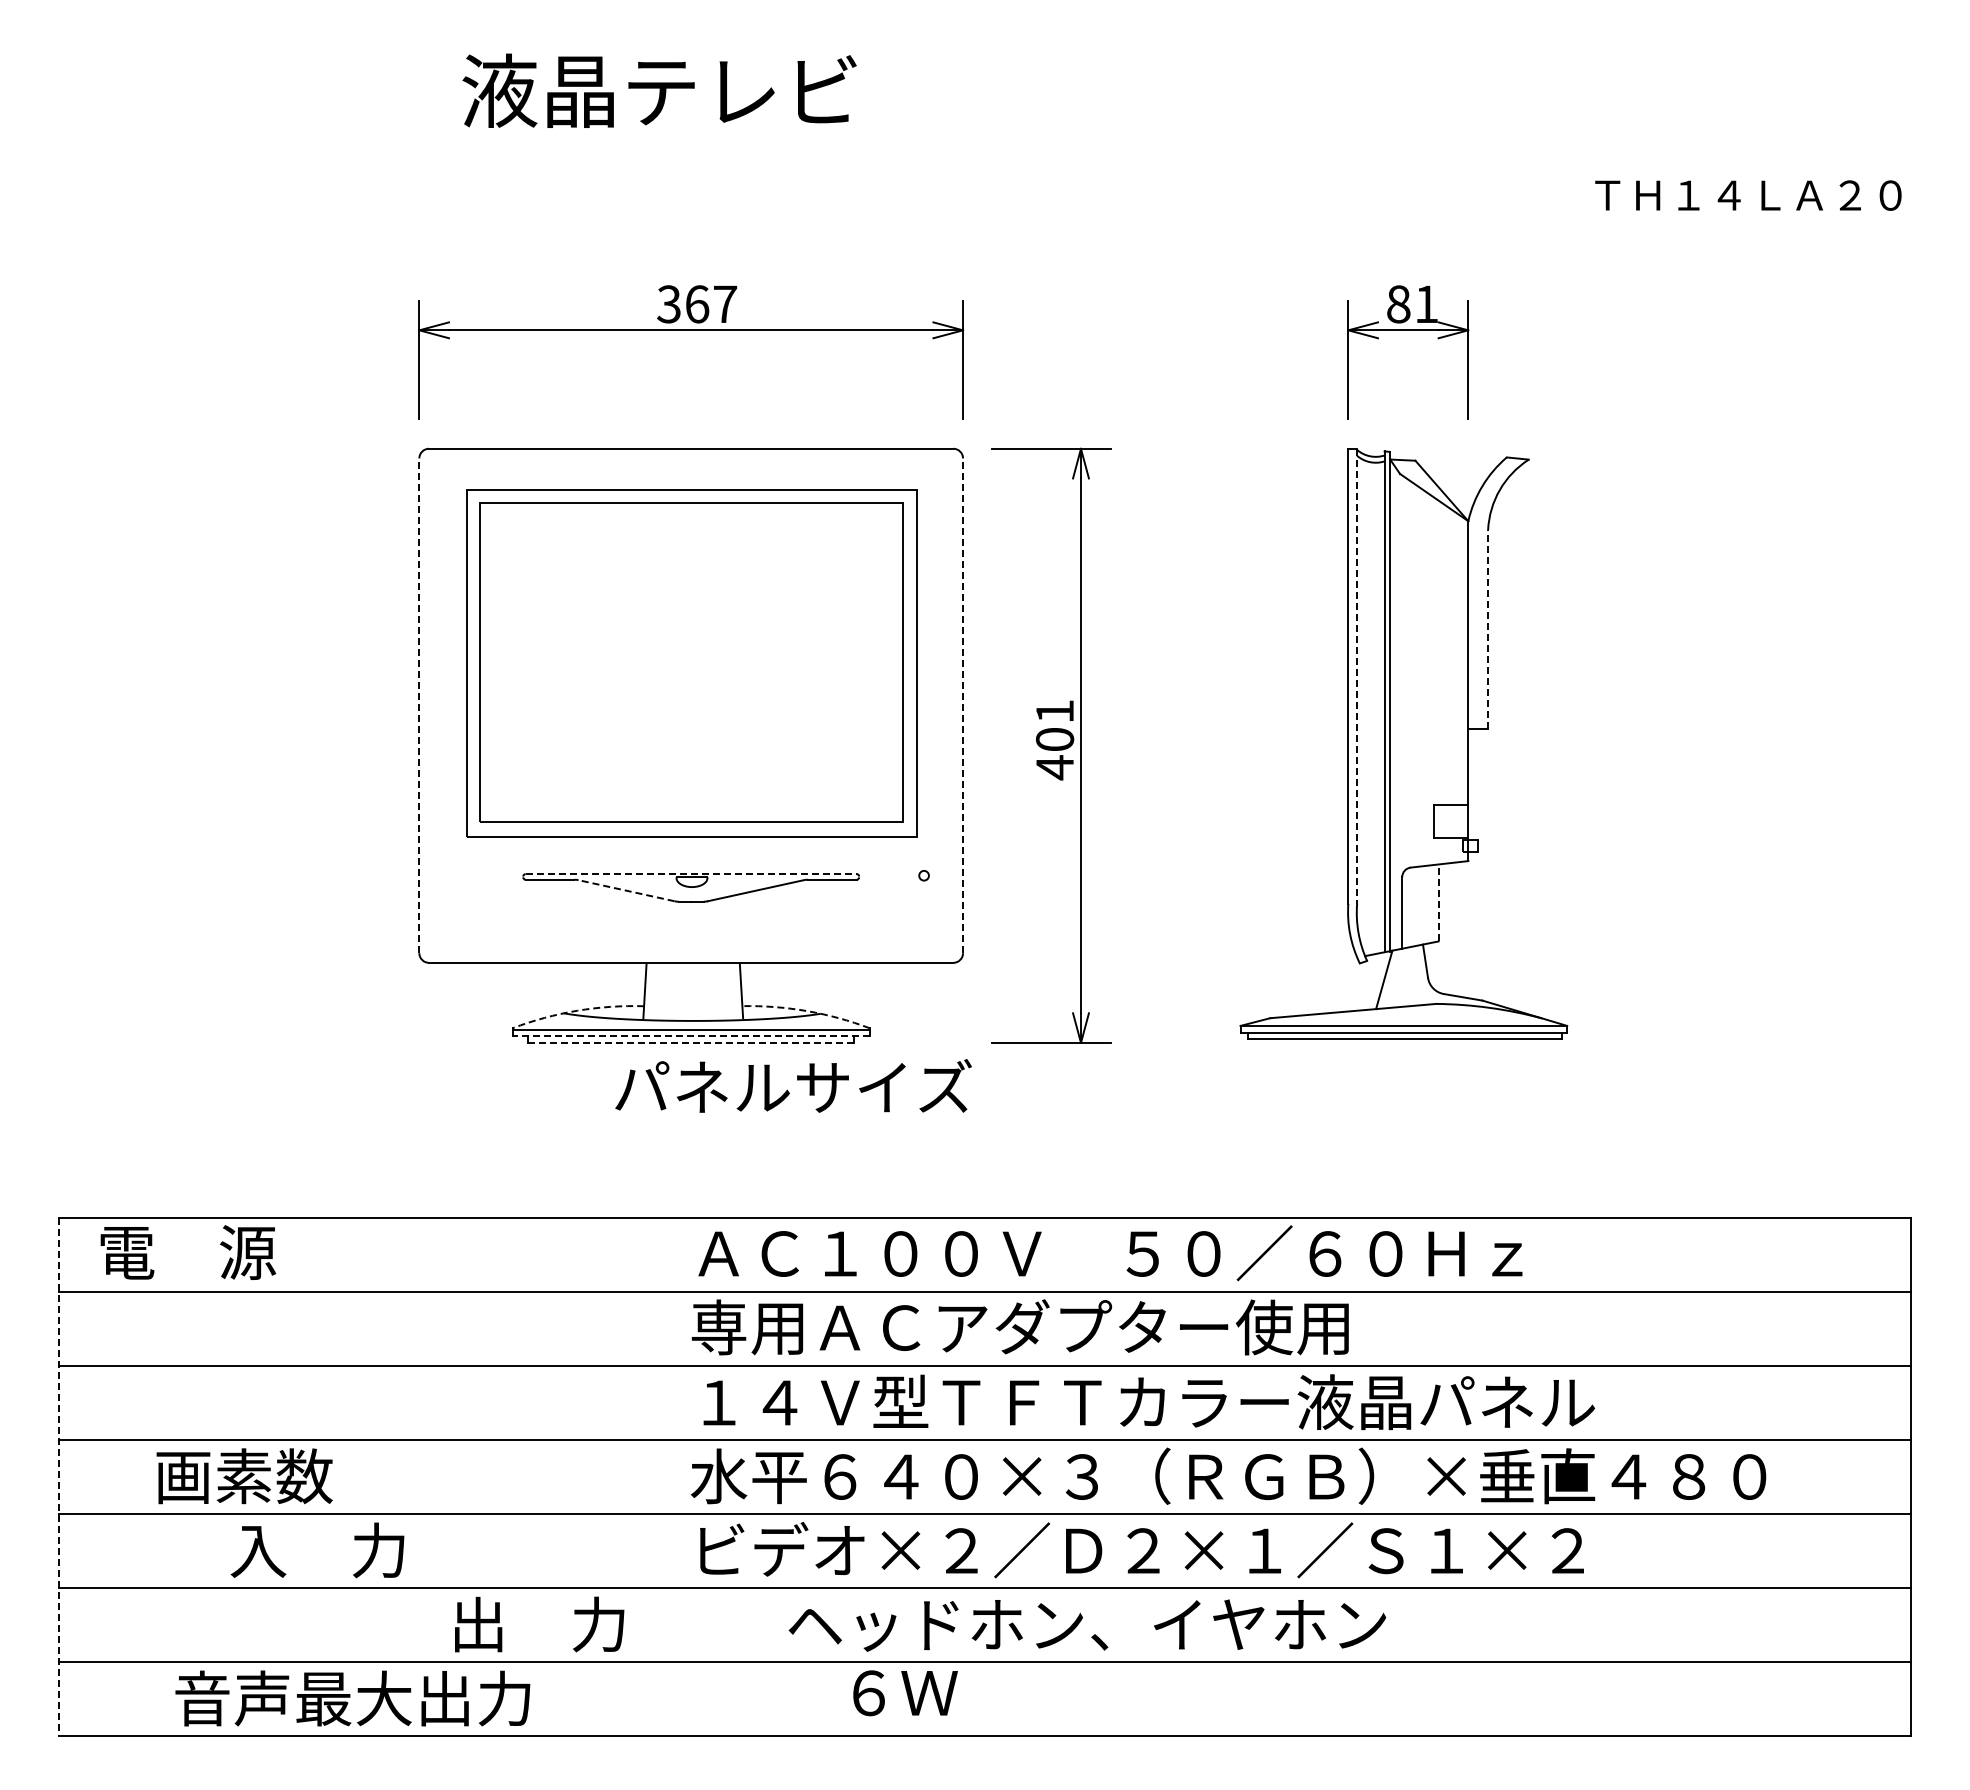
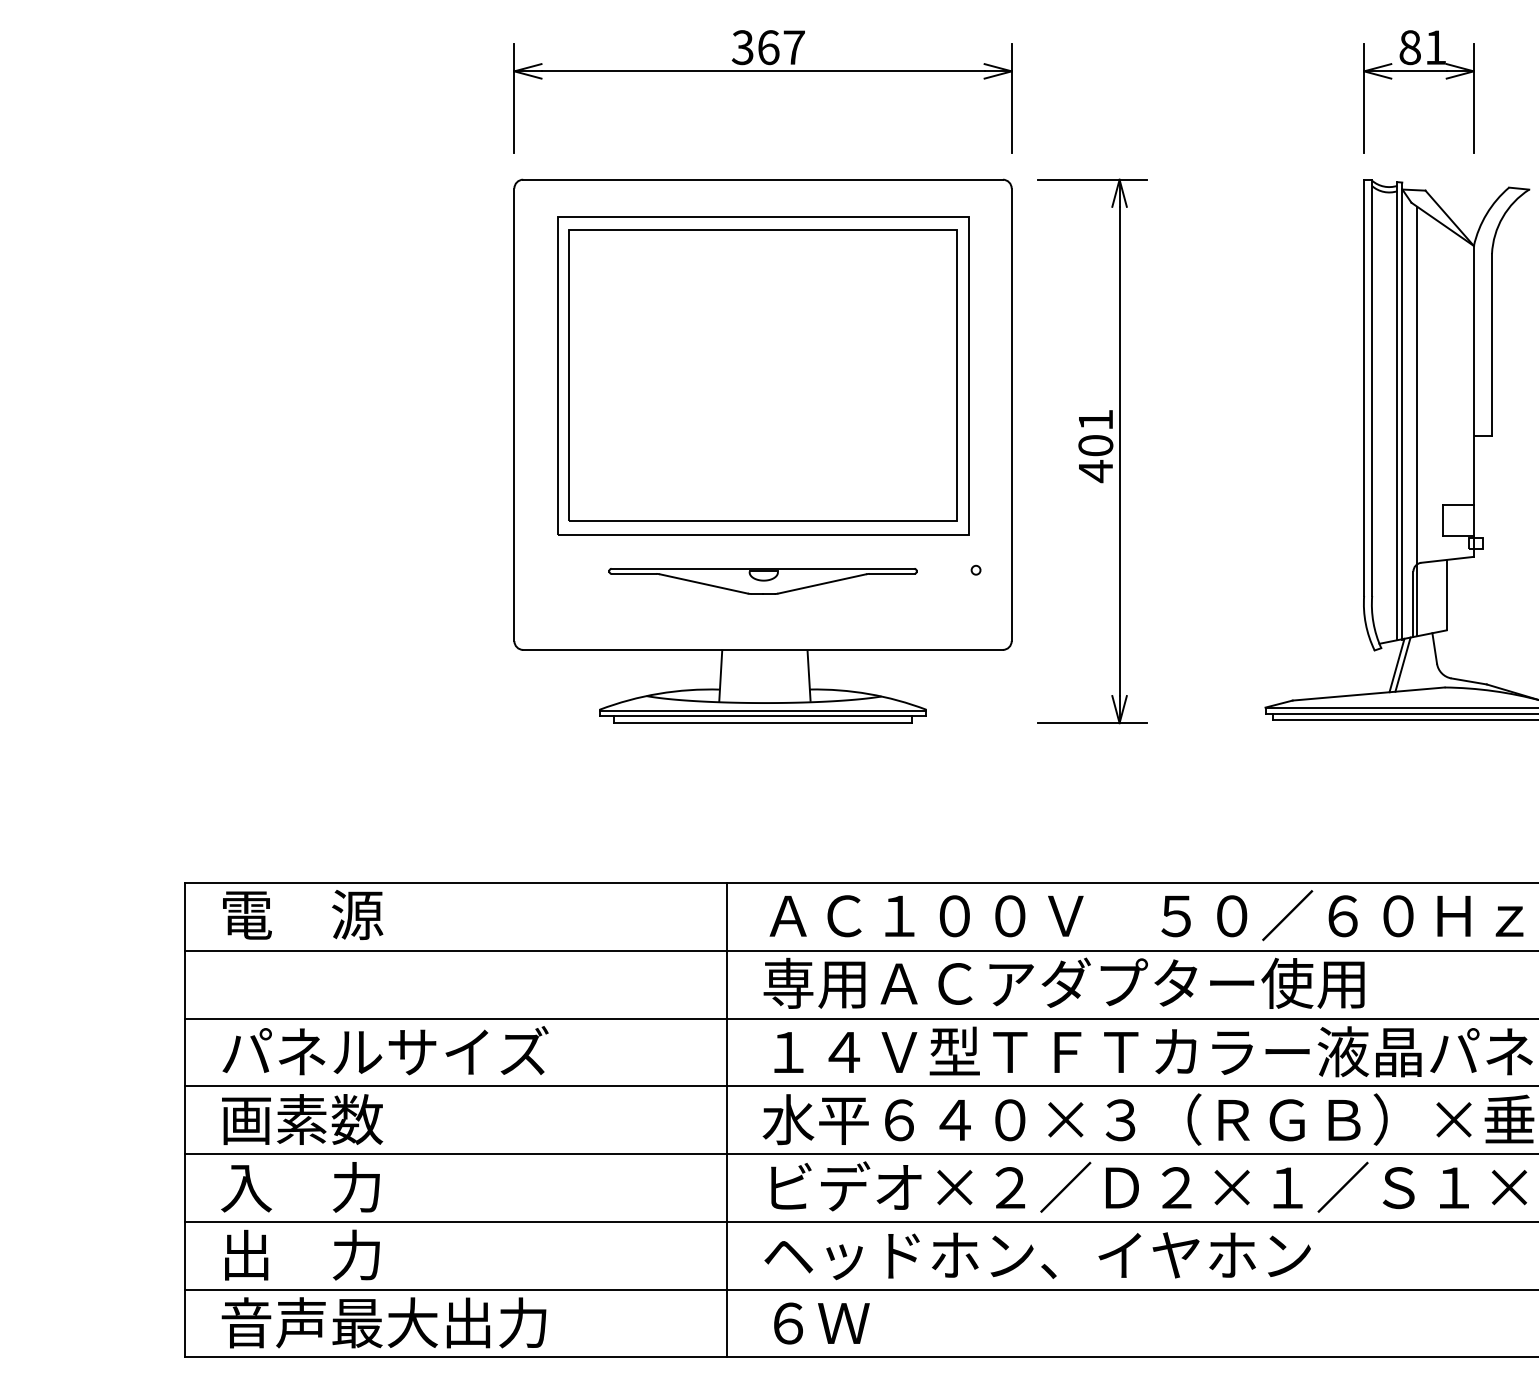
line: (1488, 629) -> (1492, 345), dashed -> solid
line: (1357, 676) -> (1372, 388), dashed -> solid
line: (419, 705) -> (514, 414), dashed -> solid
line: (963, 705) -> (1012, 414), dashed -> solid
line: (1406, 712) -> (1417, 420), added
line: (691, 874) -> (763, 569), dashed -> solid
line: (626, 890) -> (703, 583), dashed -> solid
line: (1438, 902) -> (1446, 594), dashed -> solid
line: (1390, 978) -> (1402, 664), added
arc: (577, 1010) -> (659, 693), dashed -> solid
arc: (807, 1011) -> (869, 694), dashed -> solid
line: (691, 1035) -> (763, 716), dashed -> solid
line: (691, 1042) -> (763, 722), dashed -> solid
text: (793, 1085) -> (385, 1050), moved
text: (244, 1476) -> (302, 1119), moved
line: (651, 1476) -> (726, 1119), added
line: (59, 1477) -> (185, 1120), dashed -> solid
text: (317, 1550) -> (300, 1187), moved
text: (539, 1624) -> (302, 1255), moved
text: (1087, 1625) -> (1037, 1256), moved
text: (905, 1693) -> (821, 1323), moved
text: (352, 1698) -> (383, 1322), moved

